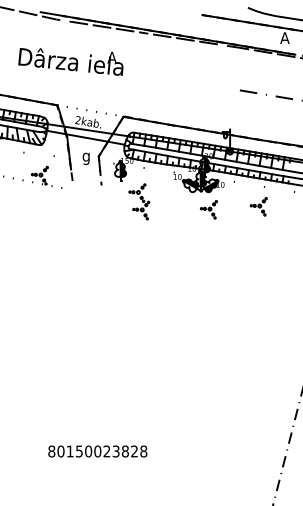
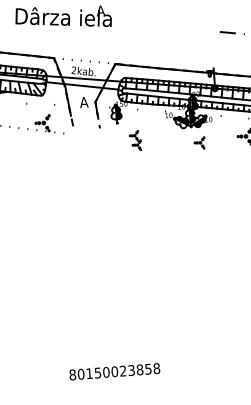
text: (86, 157) -> (84, 103), g -> A
part: (139, 201) -> (135, 140), size x0.6
part: (208, 209) -> (199, 143), size x0.7
text: (134, 451) -> (148, 369), 80150023828 -> 80150023858

